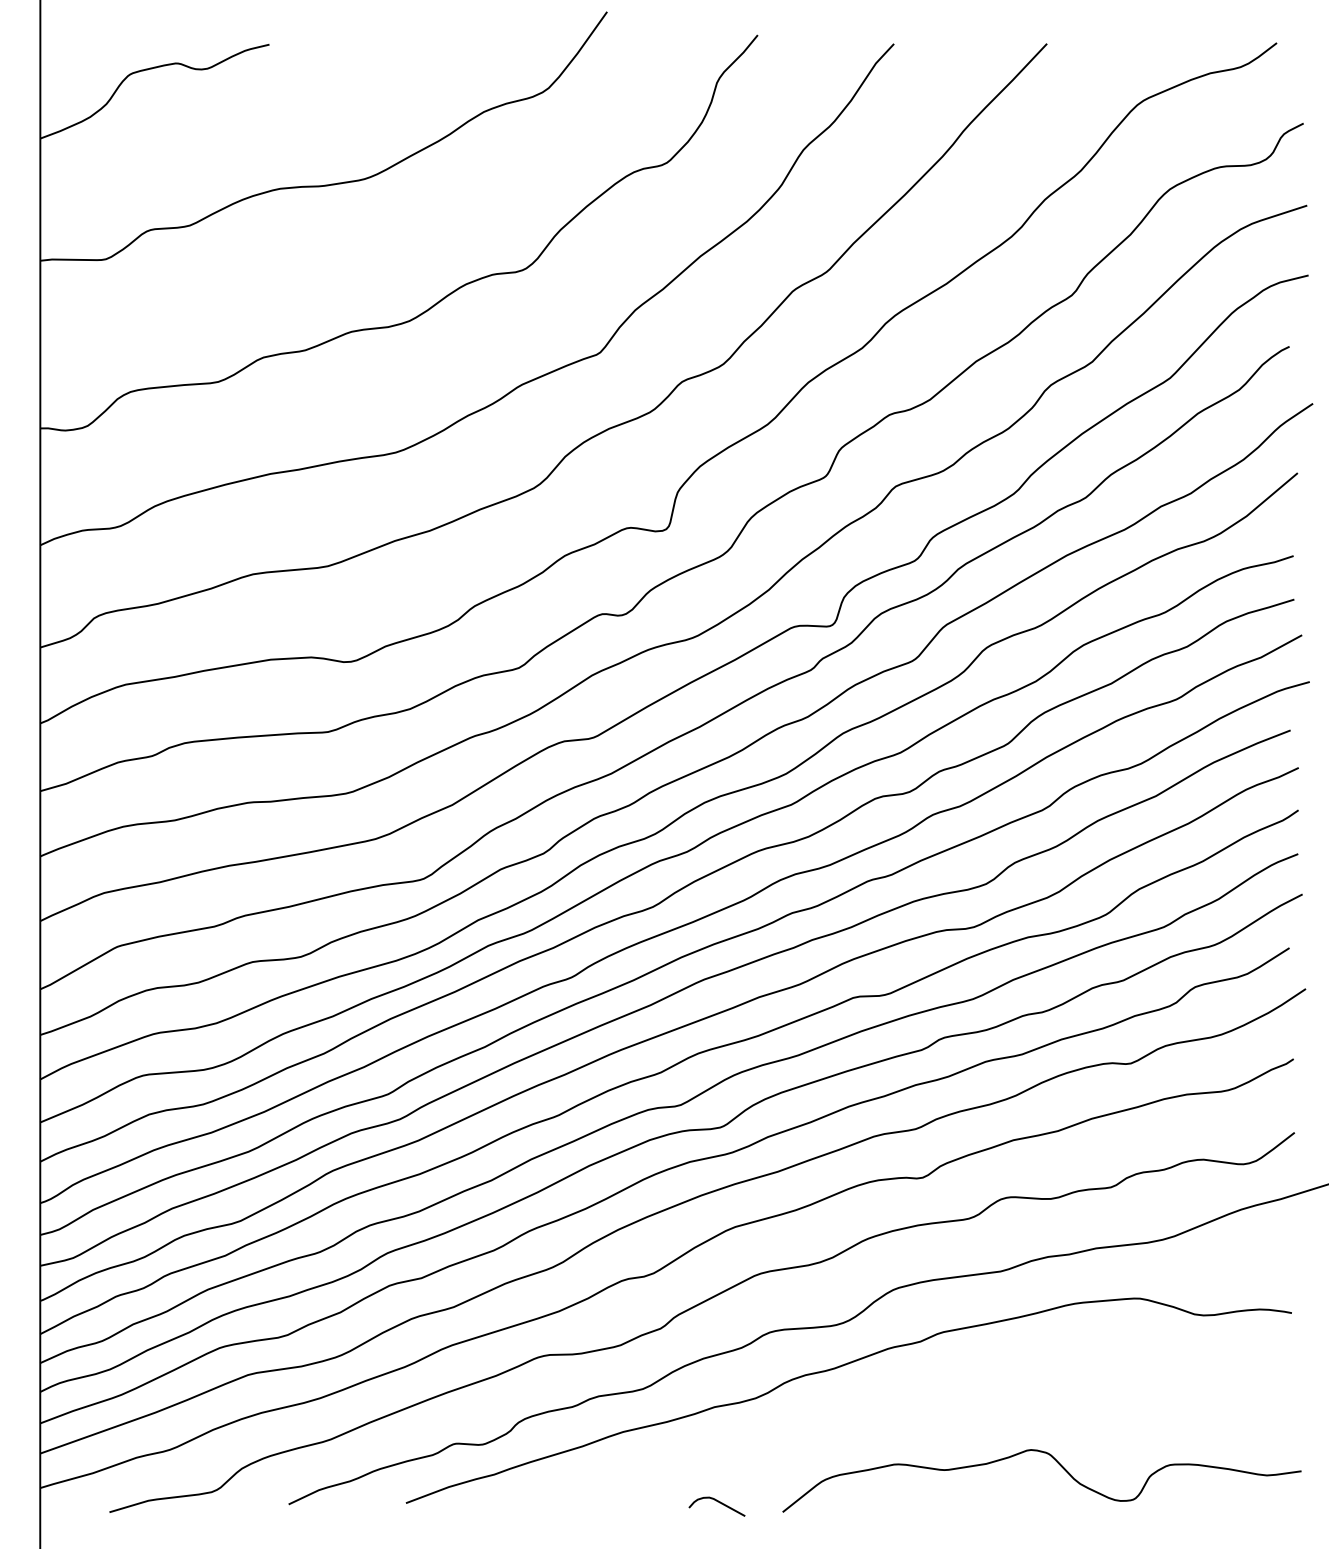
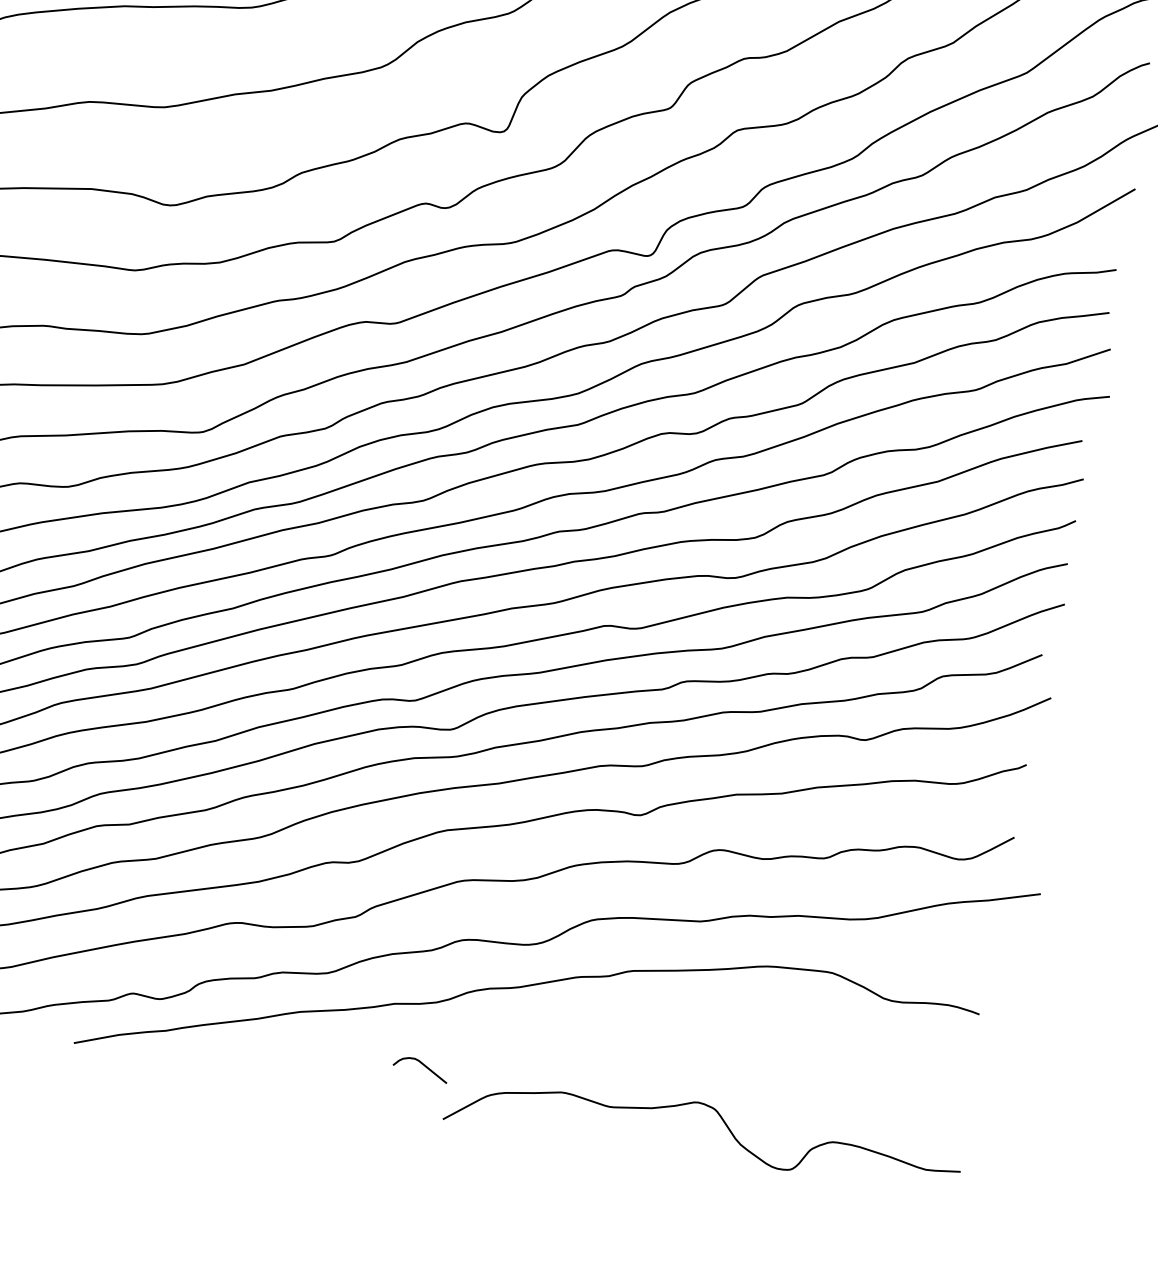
curve: (717, 1502) -> (422, 1065), moved

